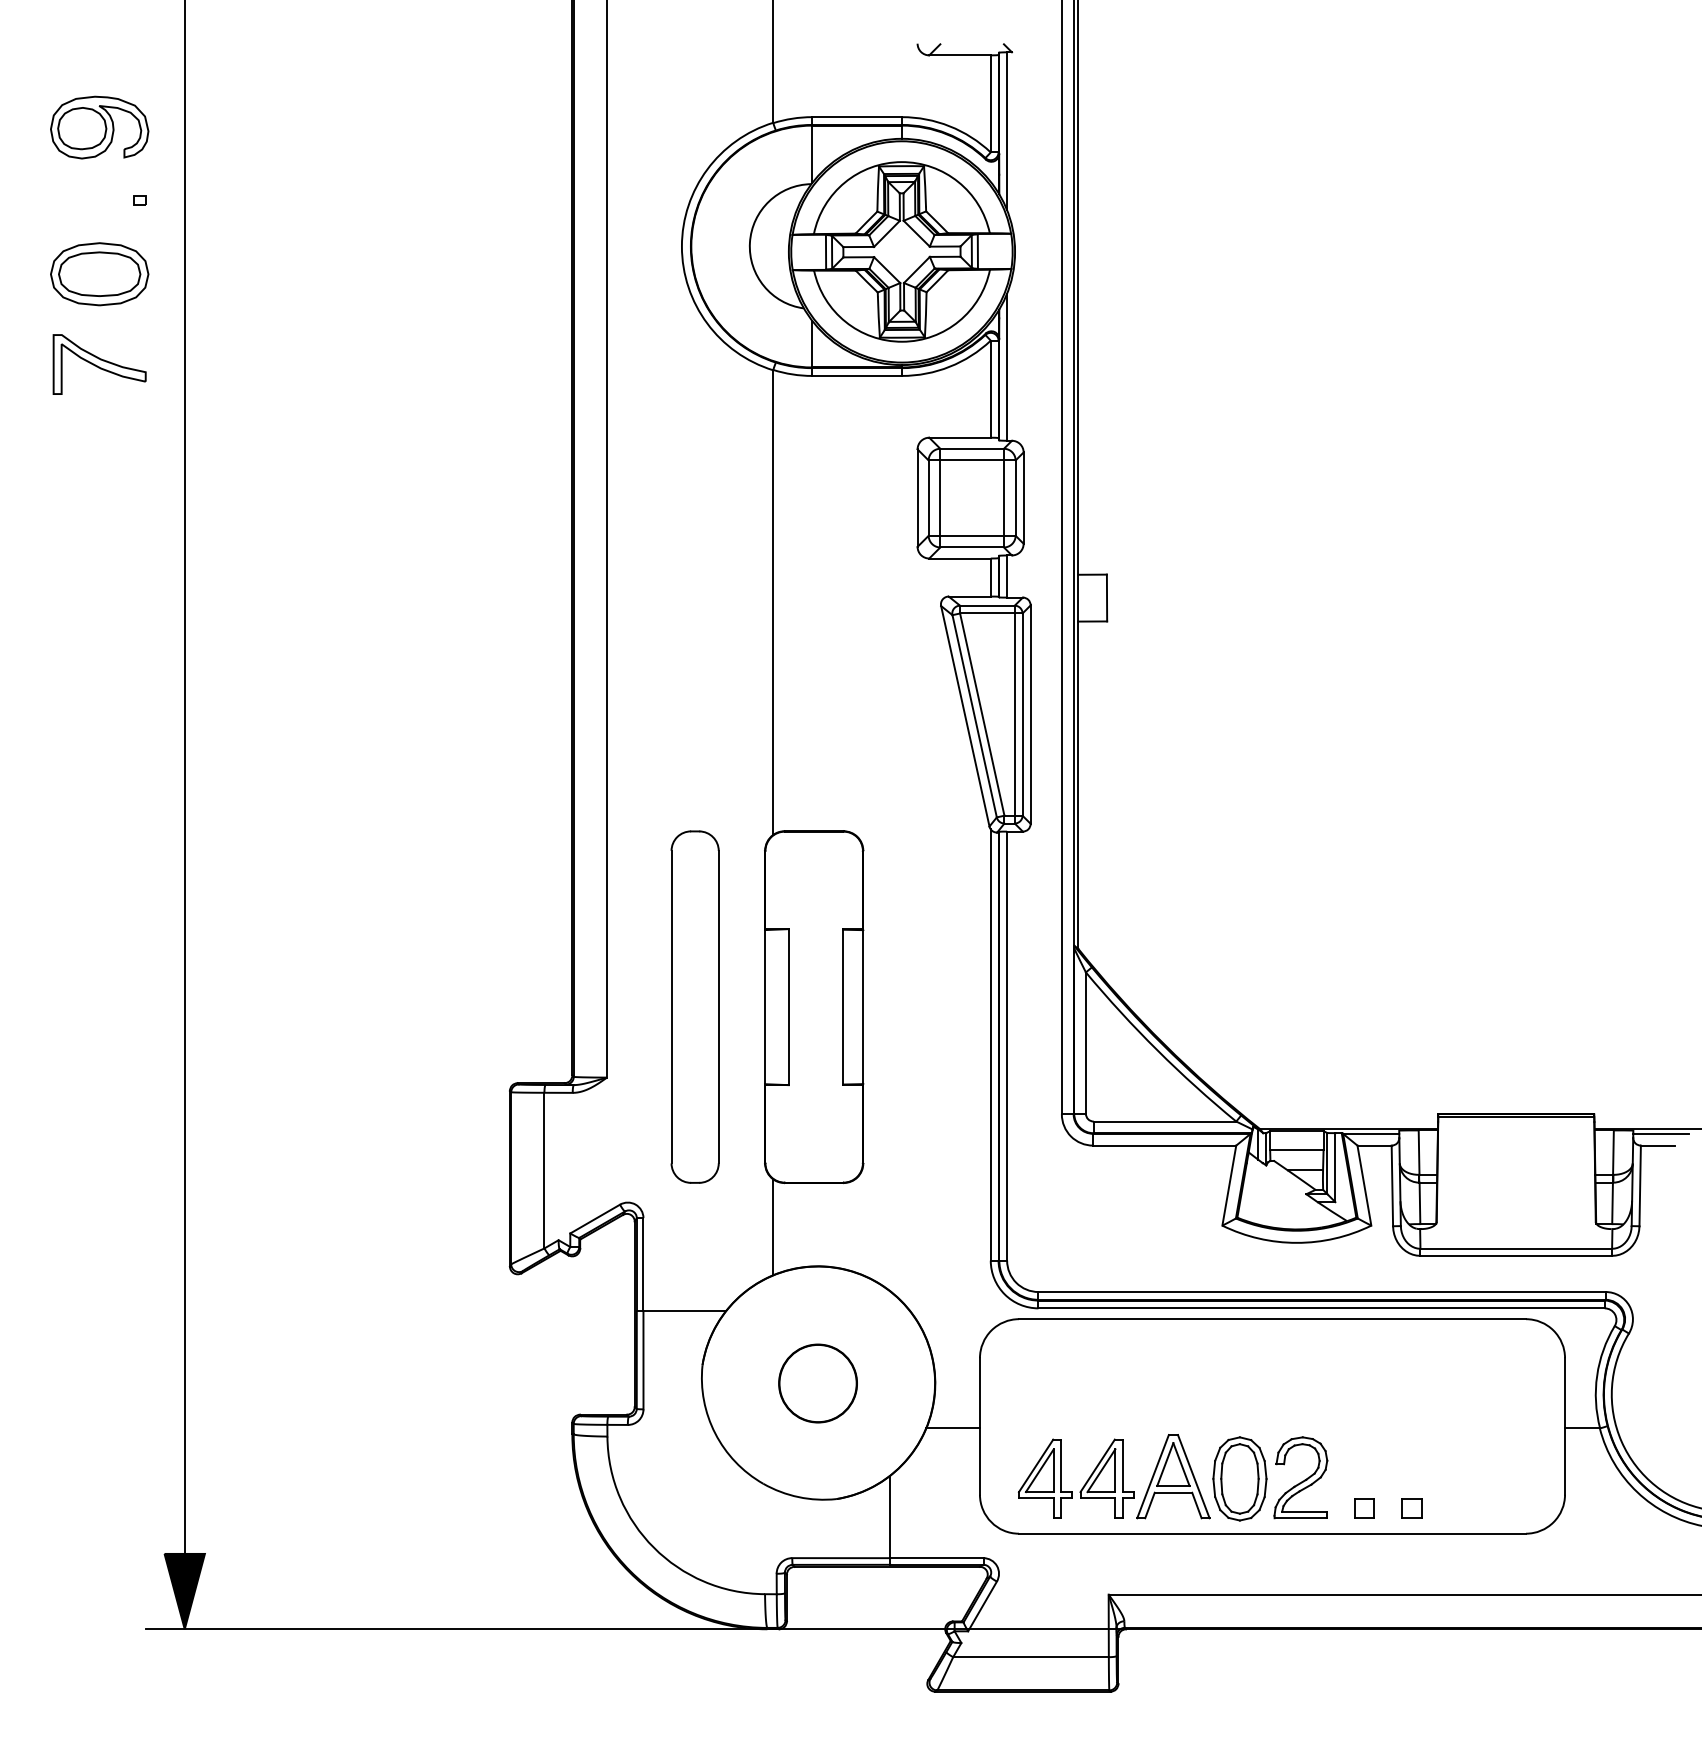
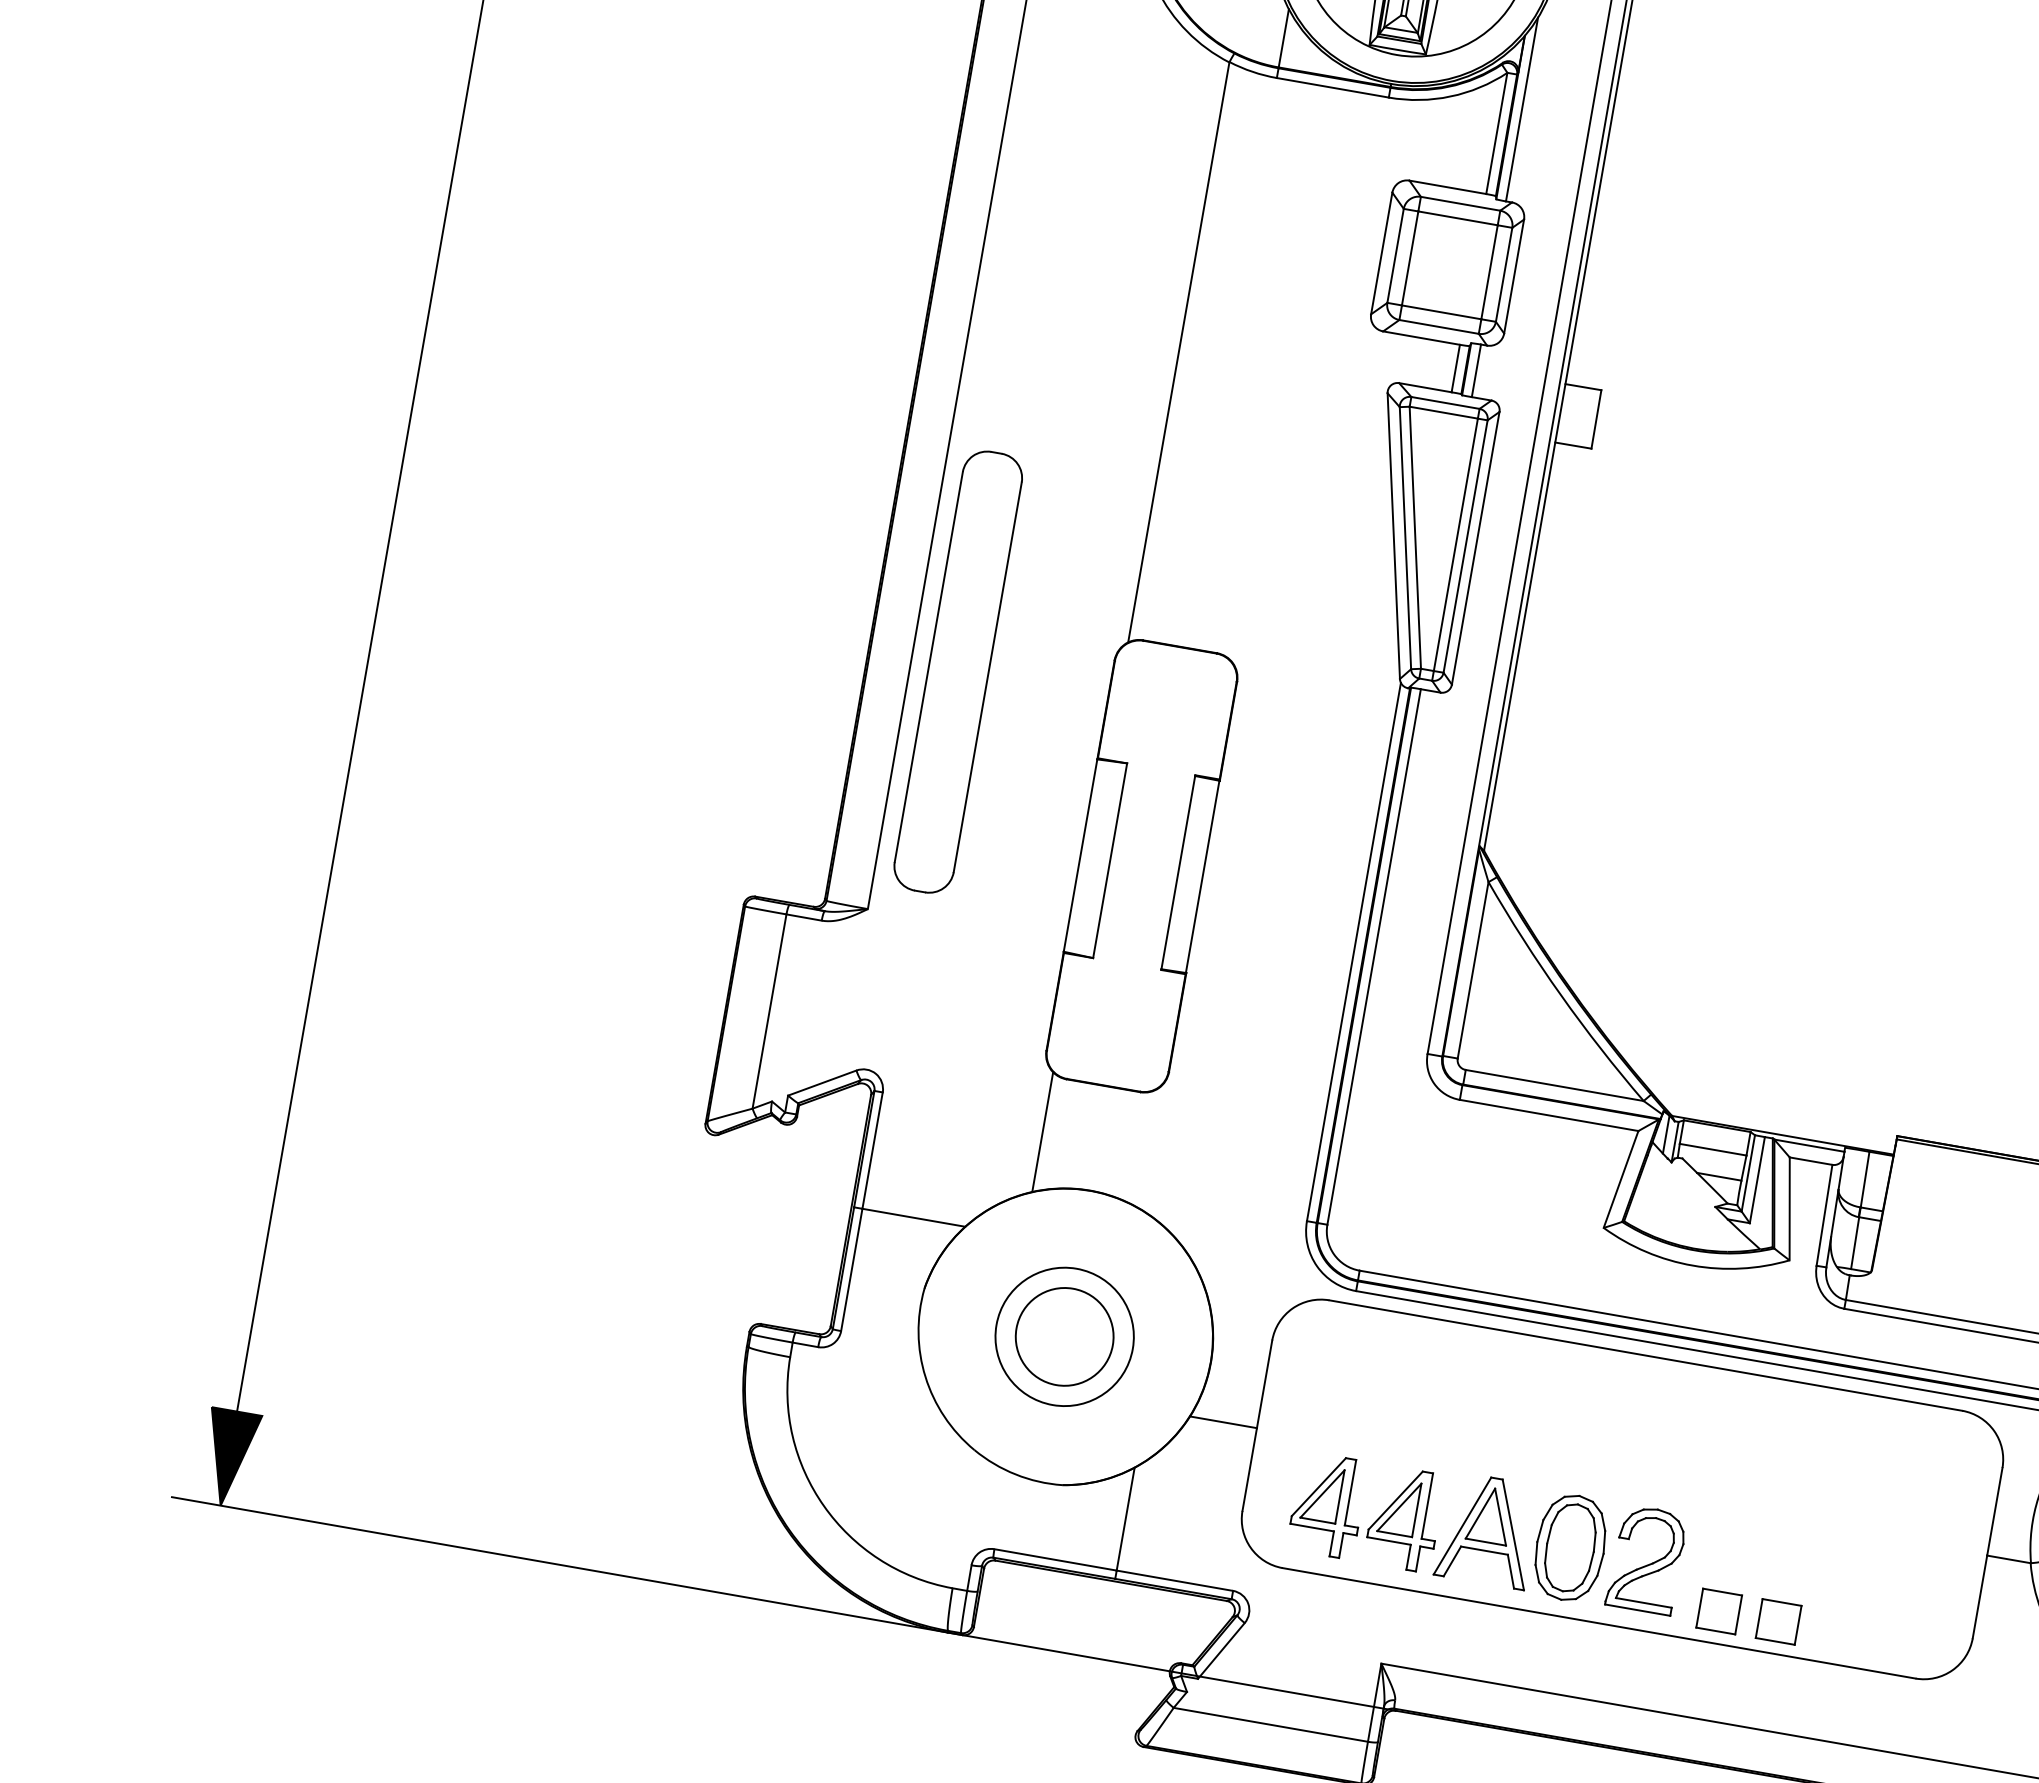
part: (694, 1006) -> (957, 671), moved
circle: (818, 1383) -> (1065, 1336), size x1.4
part: (1364, 1508) -> (1719, 1611), size x1.6
part: (1411, 1508) -> (1778, 1622), size x1.6

